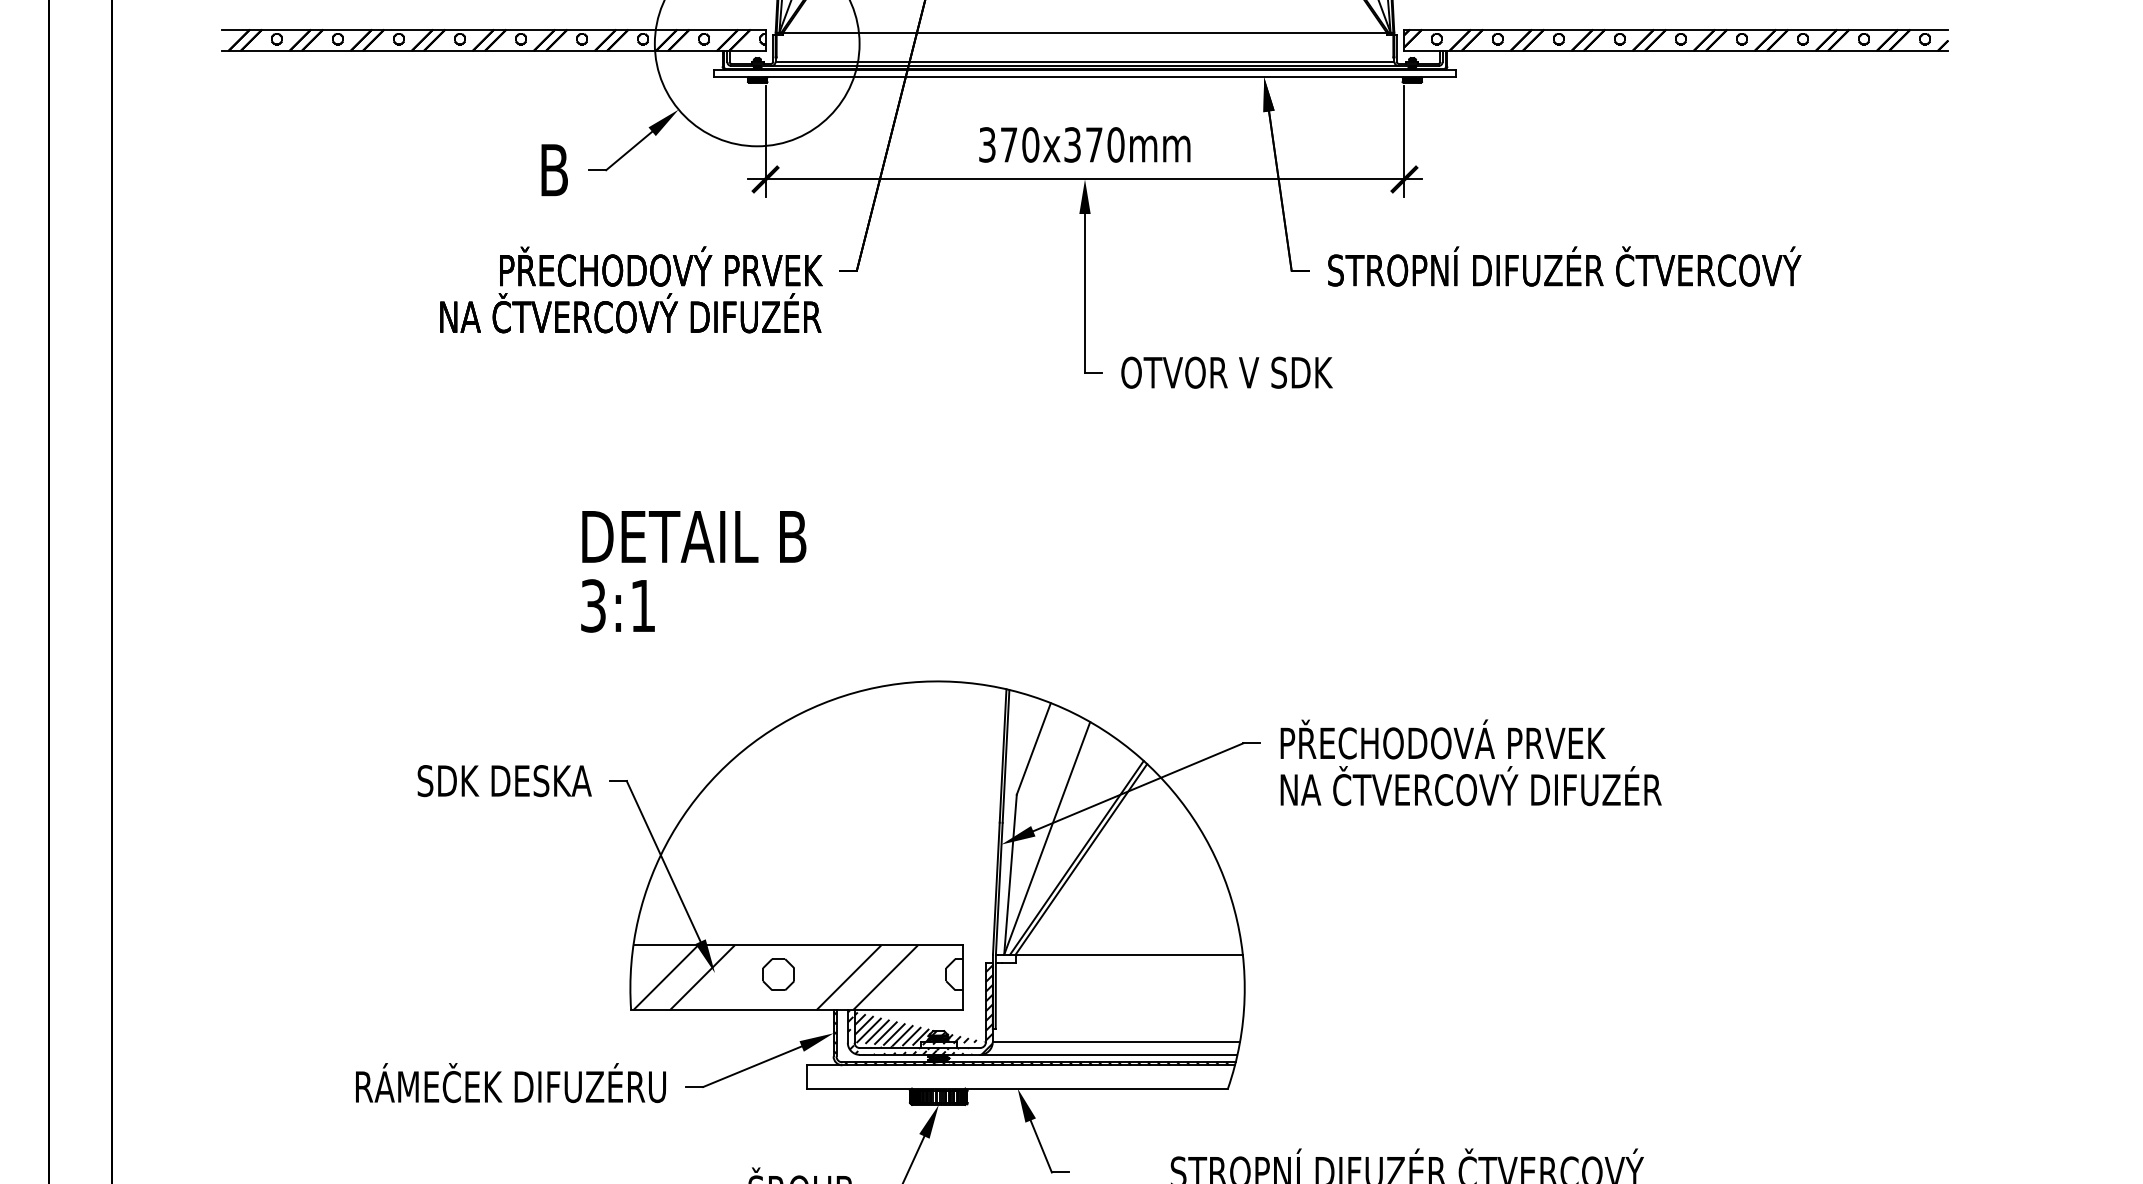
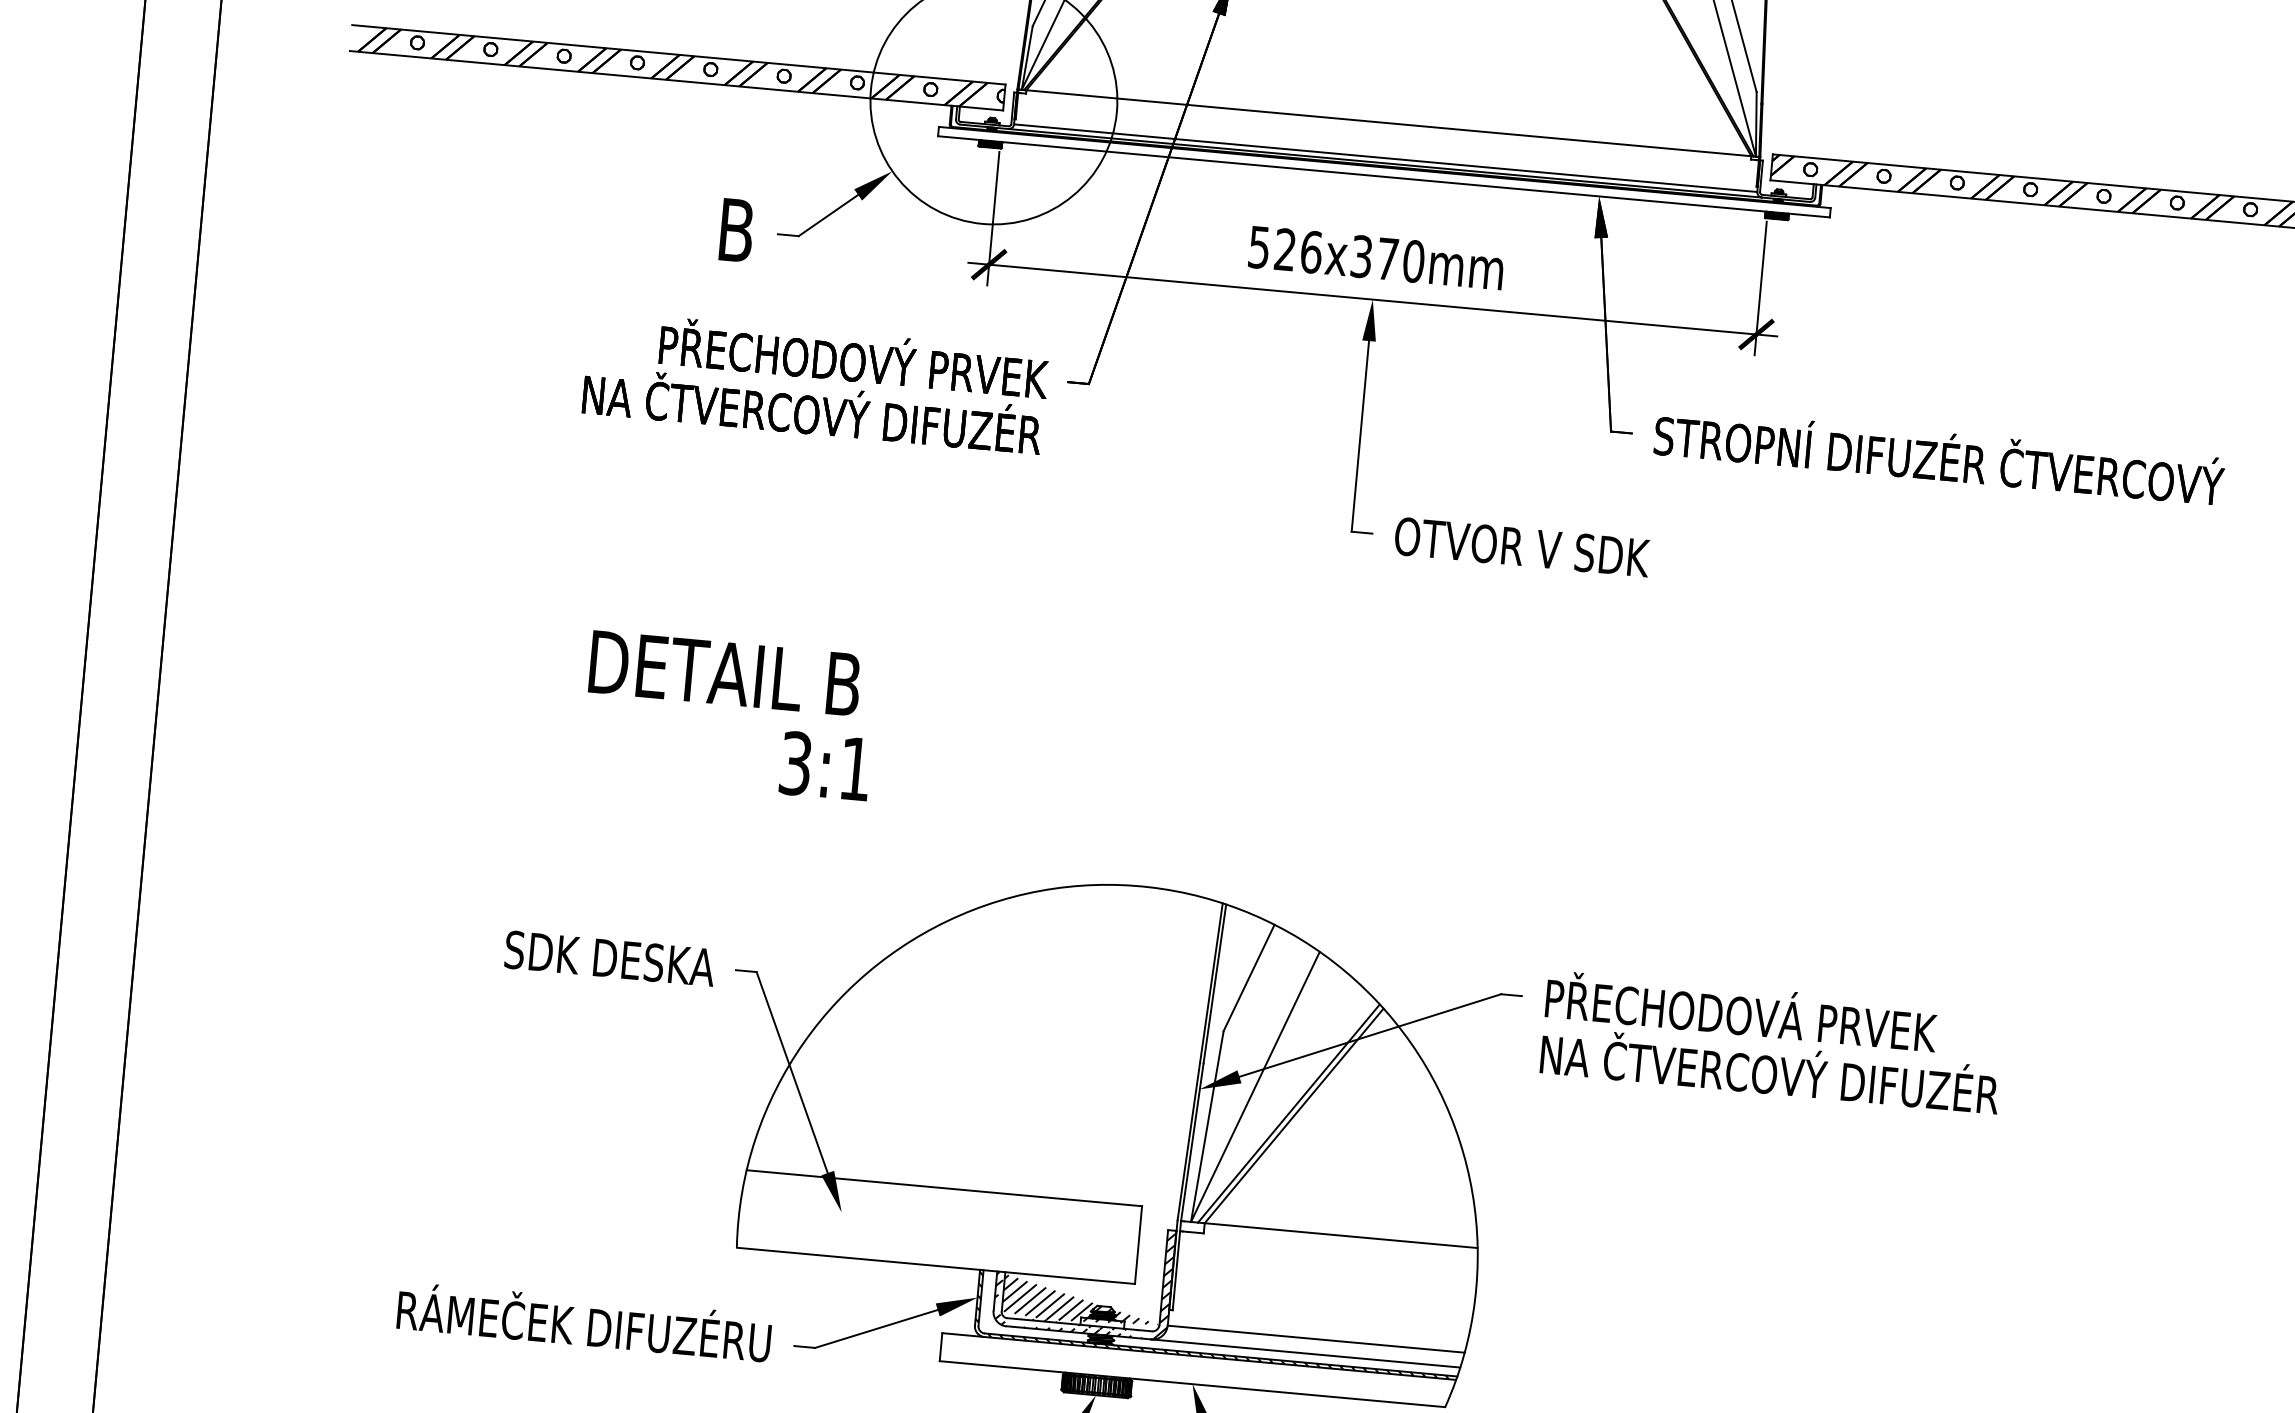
text: (1009, 144) -> (1285, 249), 370x370mm -> 526x370mm
text: (694, 536) -> (725, 673), moved
text: (617, 605) -> (824, 765), moved
hatch: (797, 977) -> (940, 1226), removed

